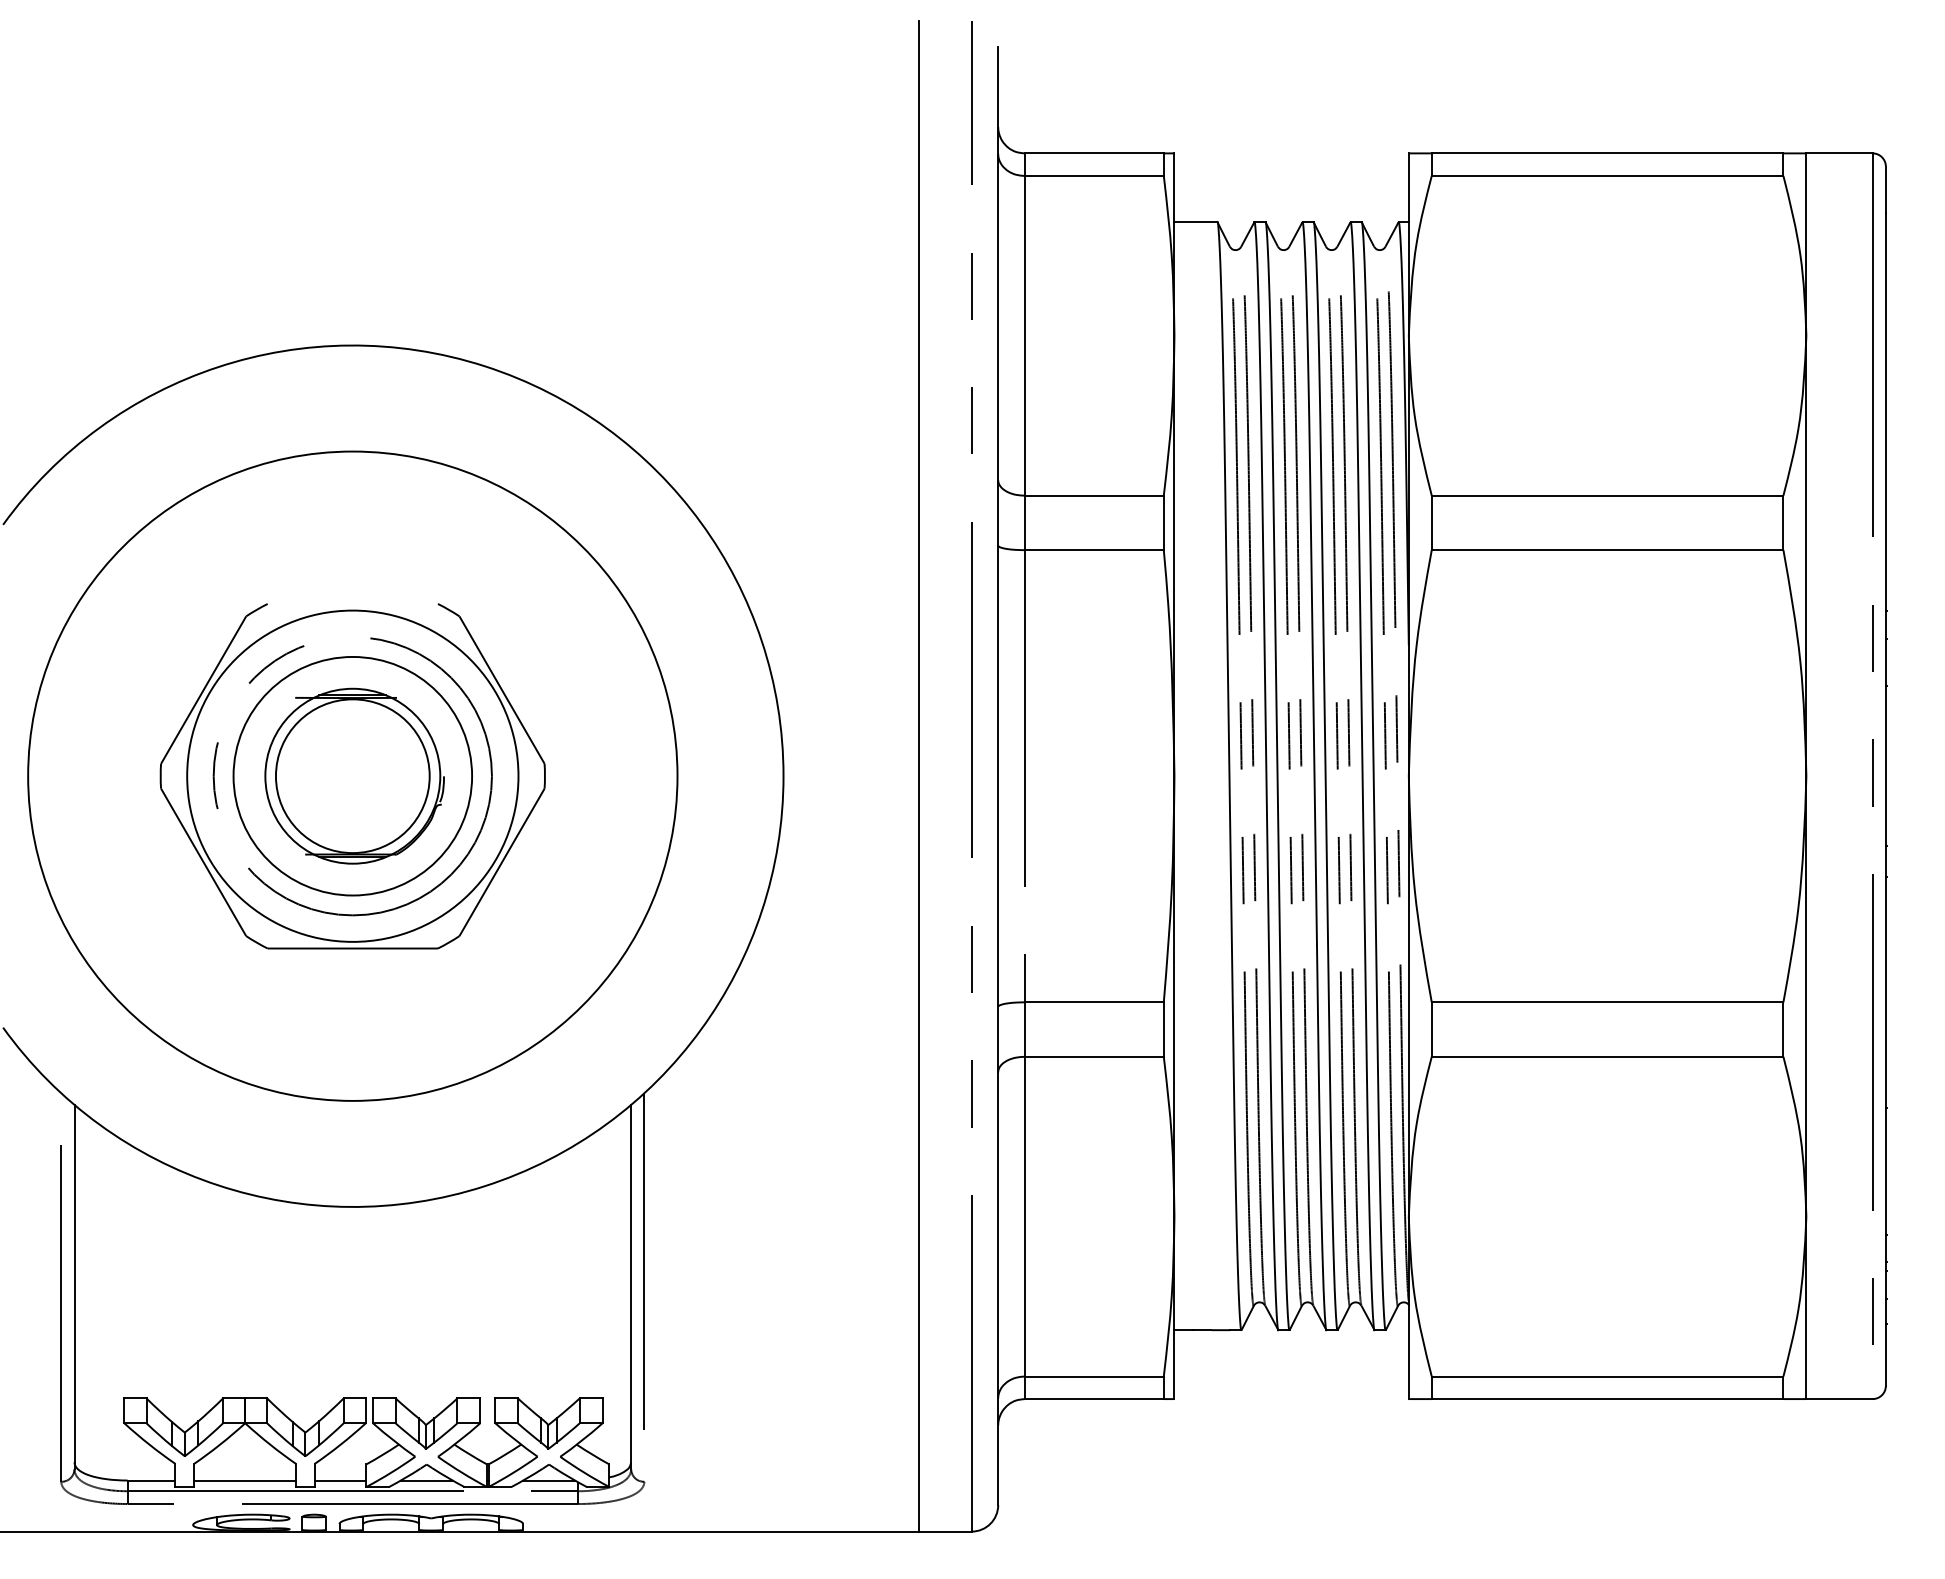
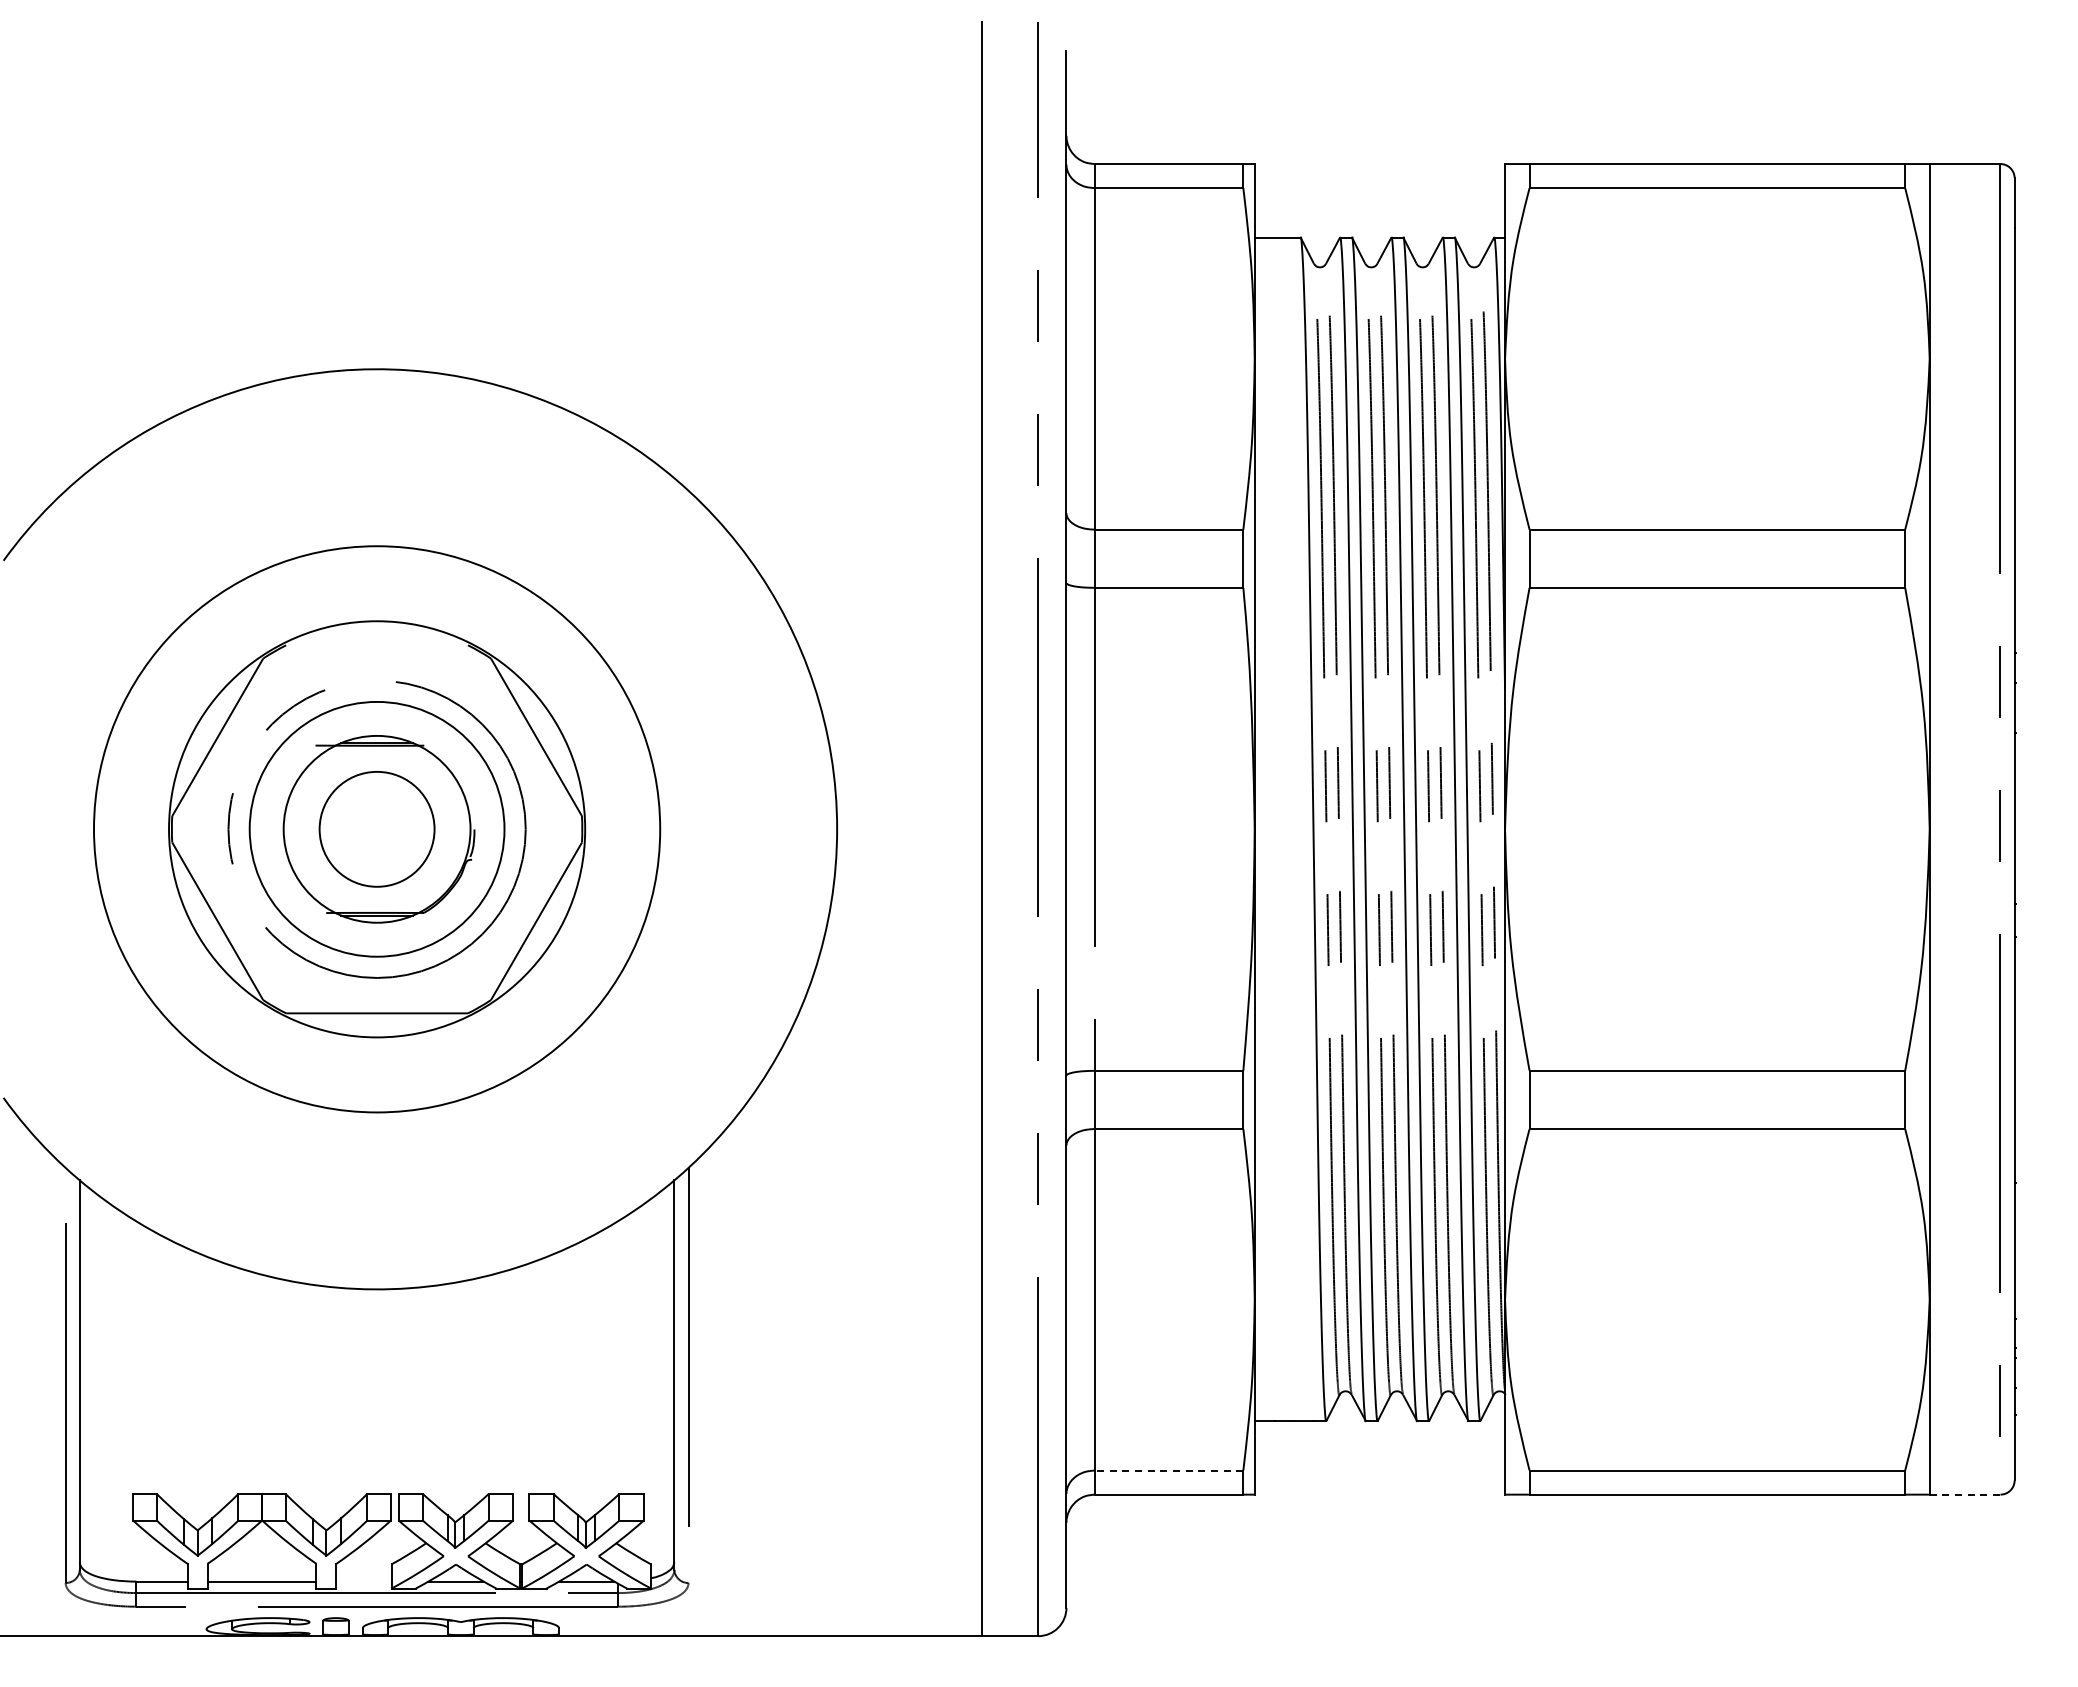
circle: (352, 776) -> (376, 829), size x0.6
circle: (353, 776) -> (377, 829), size x0.7
circle: (353, 776) -> (377, 829), size x1.6
line: (1093, 1376) -> (1168, 1470), solid -> dashed
line: (1839, 1398) -> (1965, 1494), solid -> dashed
line: (340, 1480) -> (363, 1581), removed

